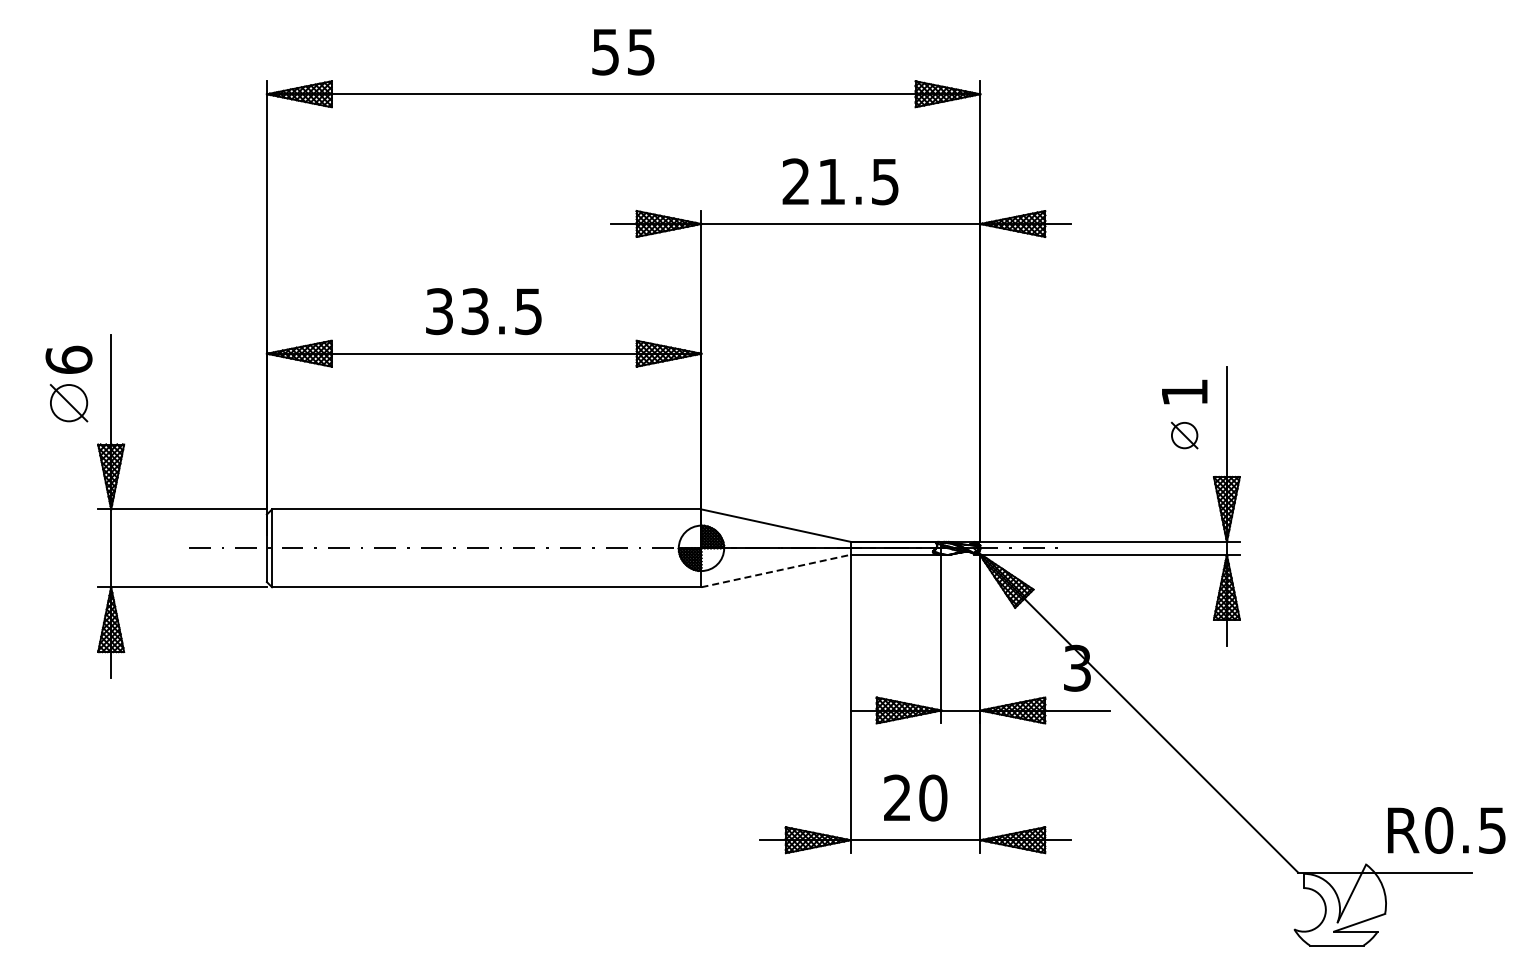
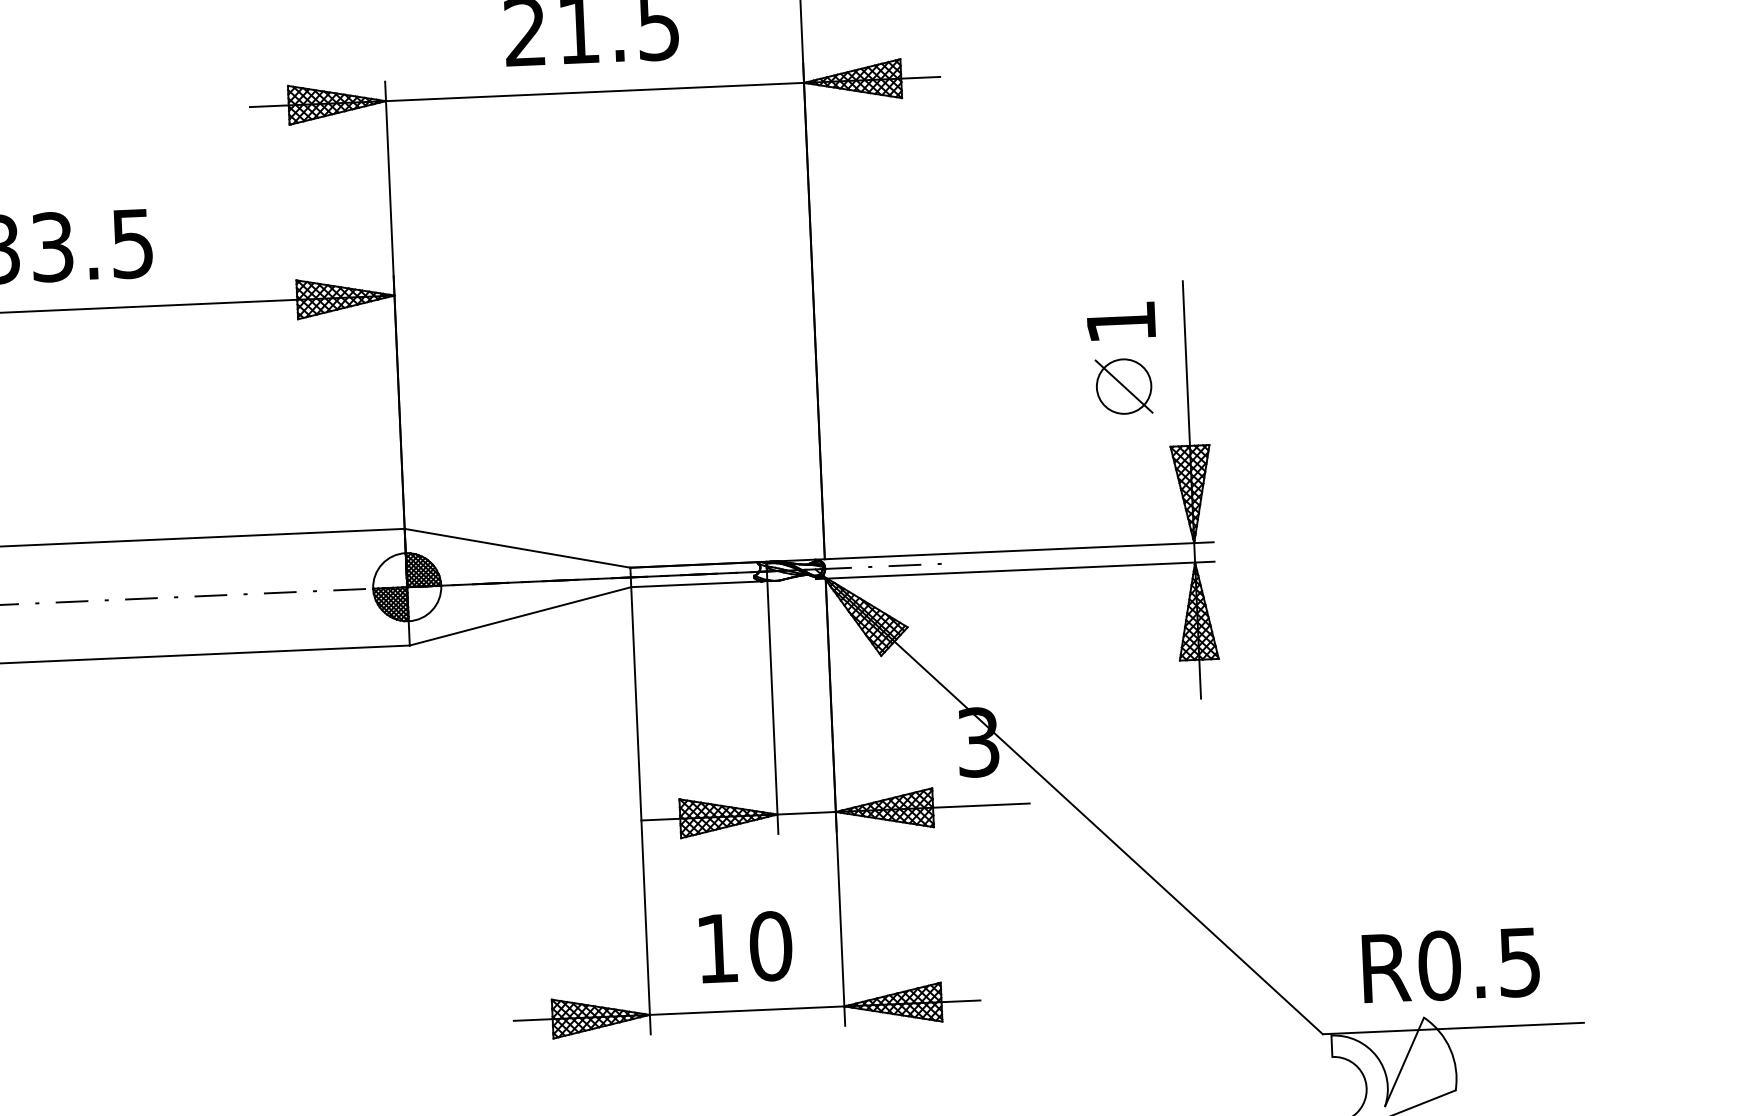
part: (1184, 435) -> (1123, 386), size x1.43
line: (776, 570) -> (521, 615), dashed -> solid
text: (897, 797) -> (717, 947), 20 -> 10
text: (1446, 830) -> (1450, 965), moved

